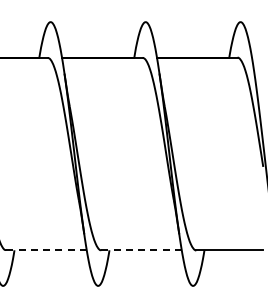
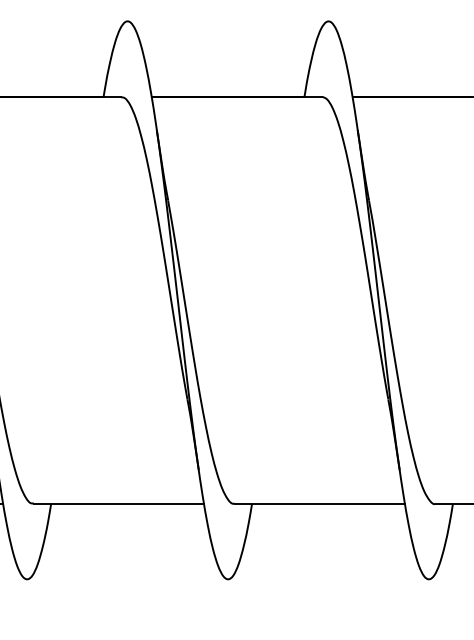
line: (47, 250) -> (120, 504), dashed -> solid
line: (142, 250) -> (321, 504), dashed -> solid

